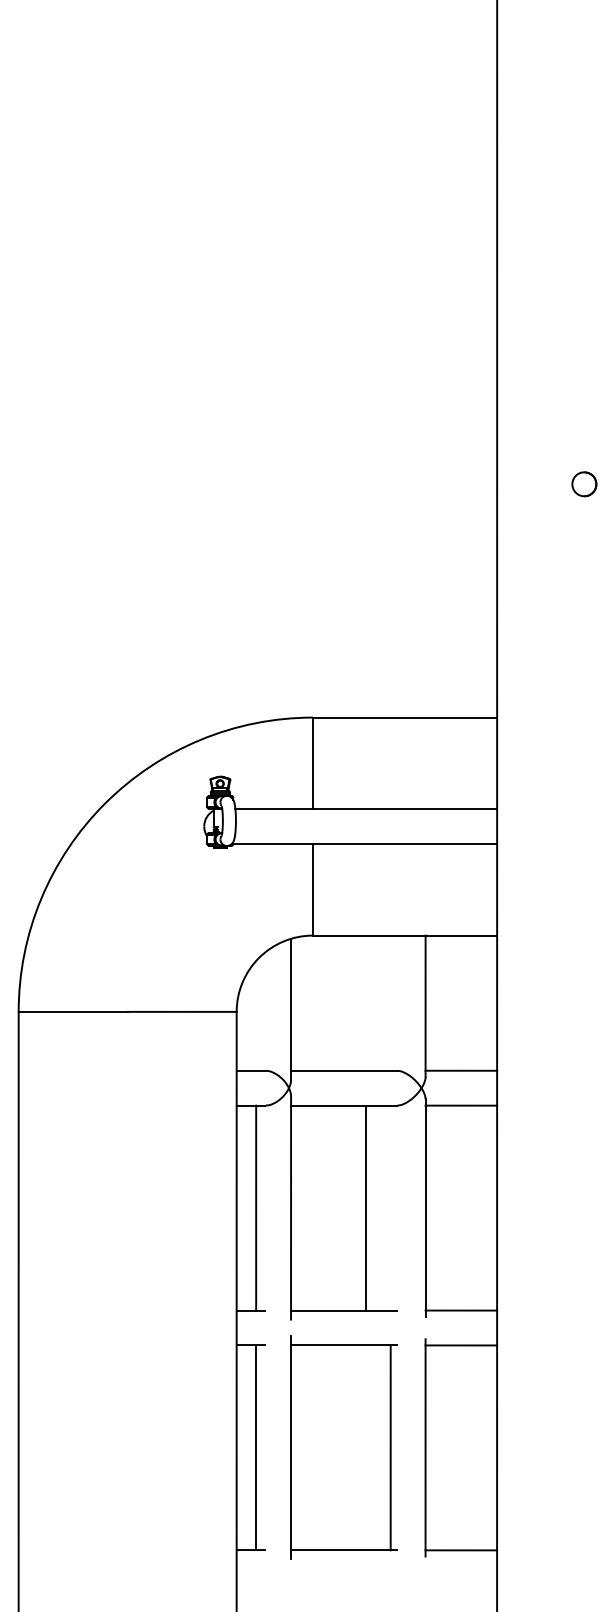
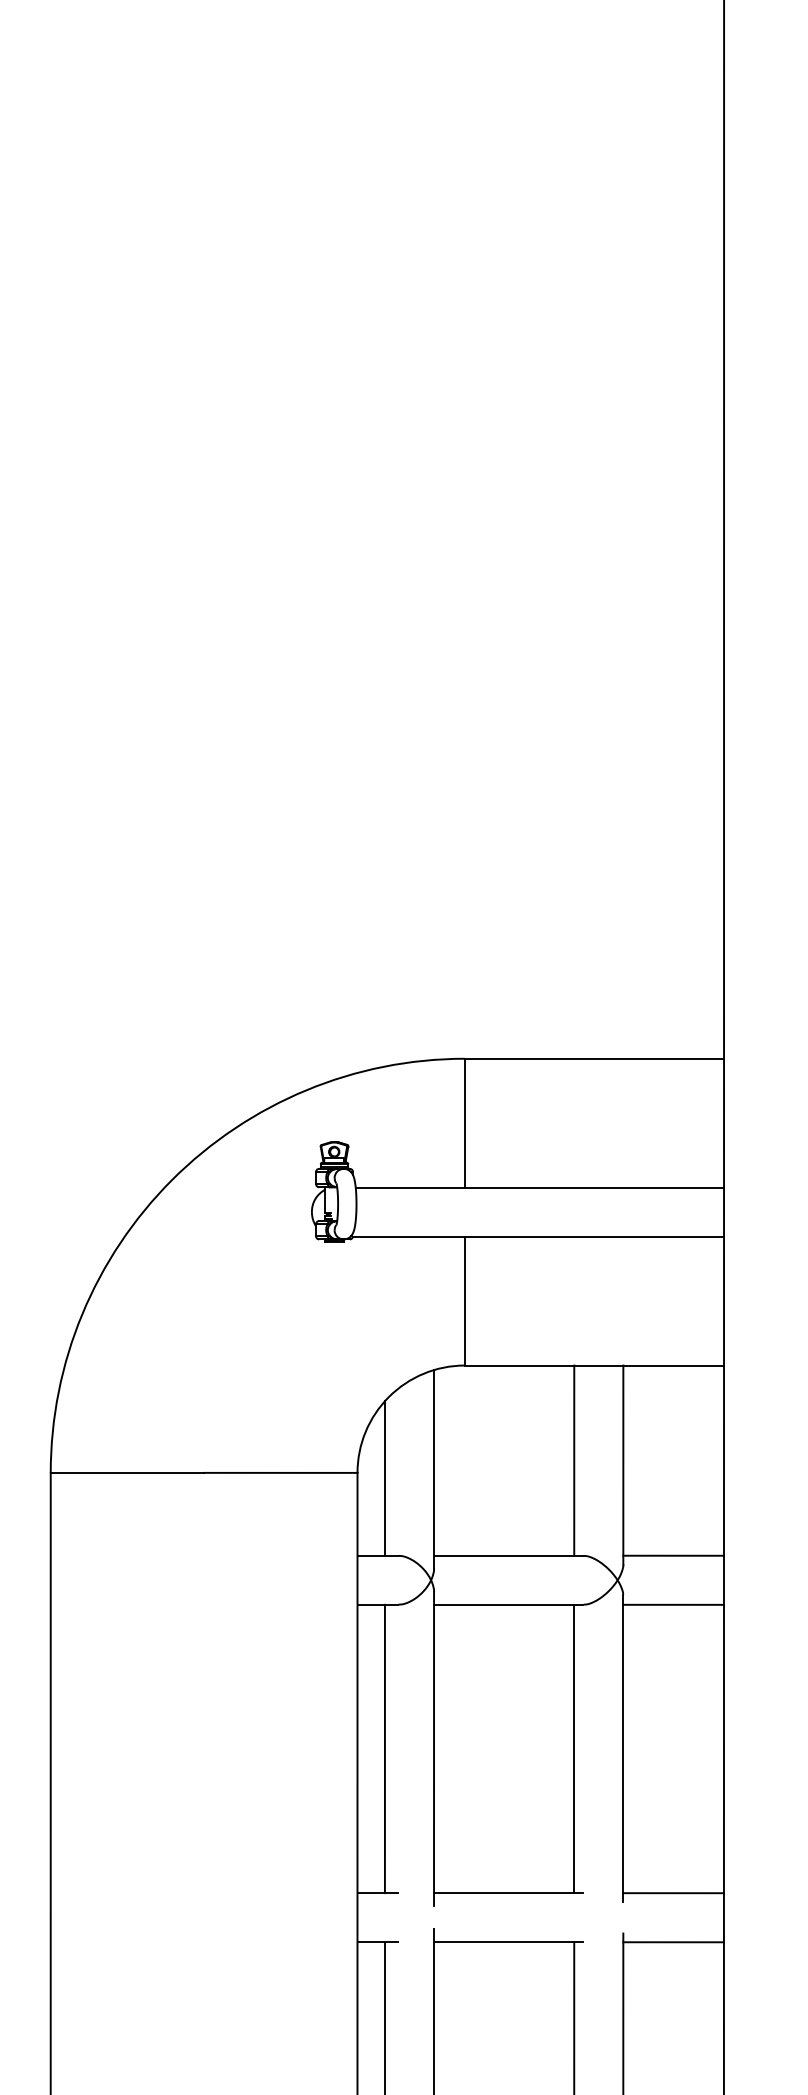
line: (390, 1002) -> (573, 1459), added
line: (256, 1015) -> (385, 1477), added
line: (365, 1207) -> (573, 1748), moved

